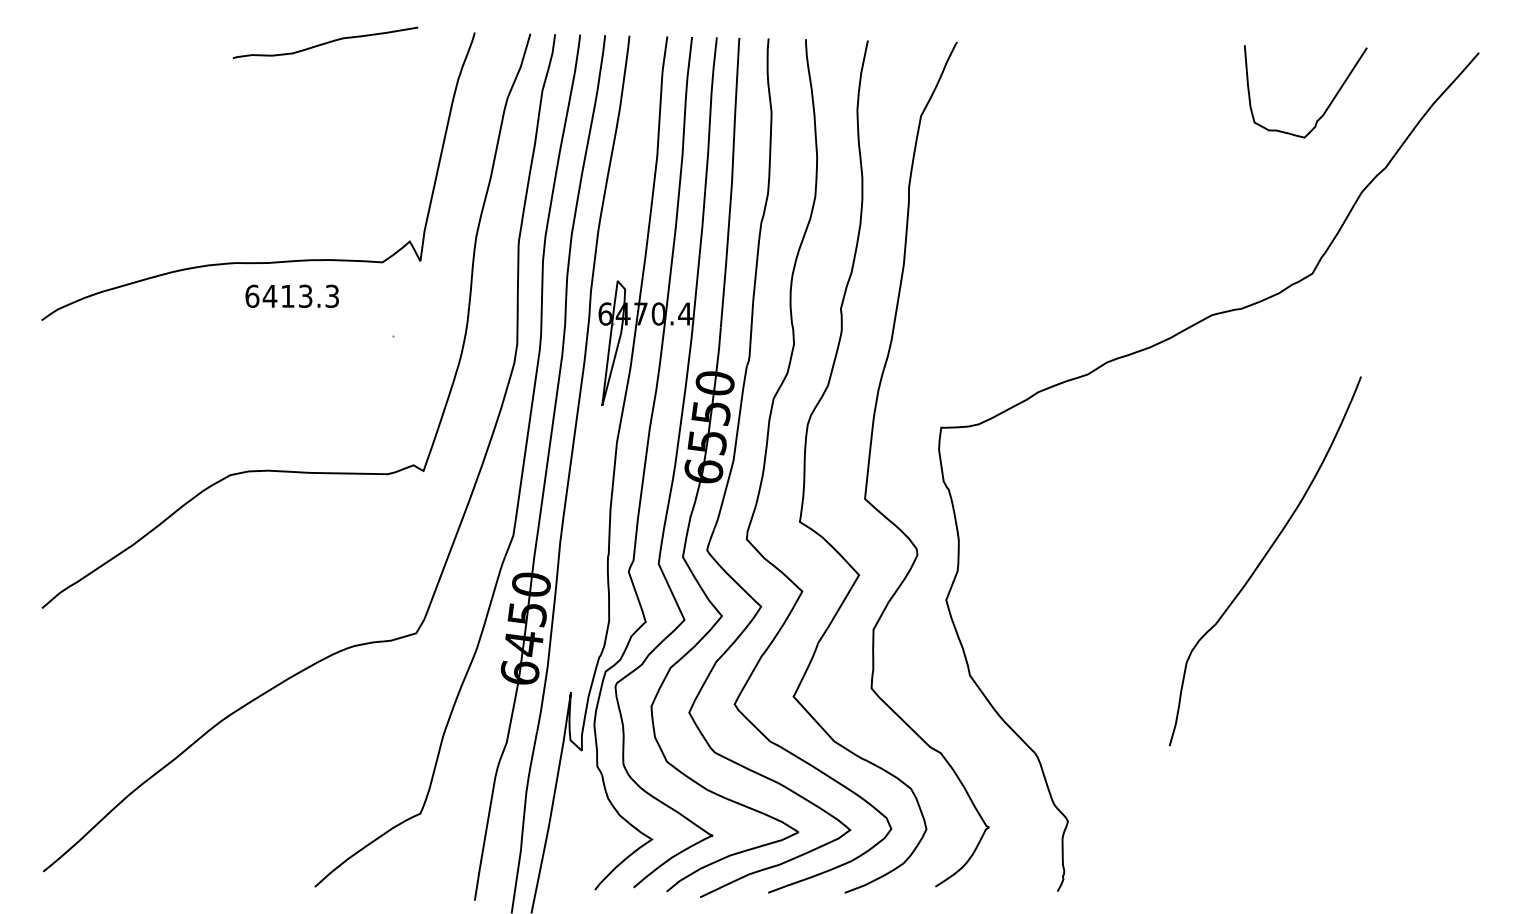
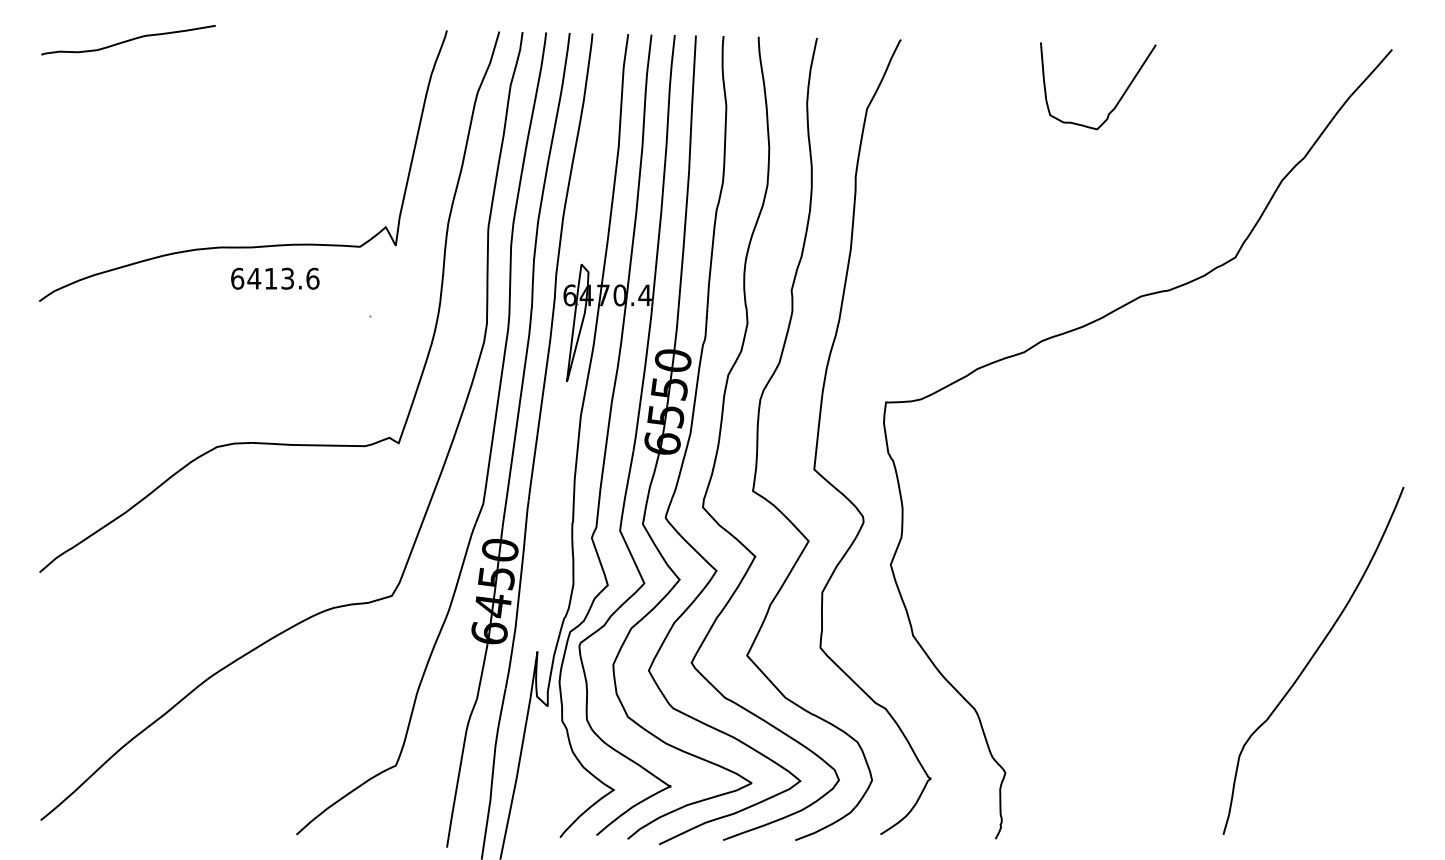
curve: (325, 42) -> (128, 39), moved
curve: (1327, 106) -> (1118, 100), moved
text: (332, 295) -> (313, 277), 6413.3 -> 6413.6
curve: (1263, 560) -> (1311, 660), moved

